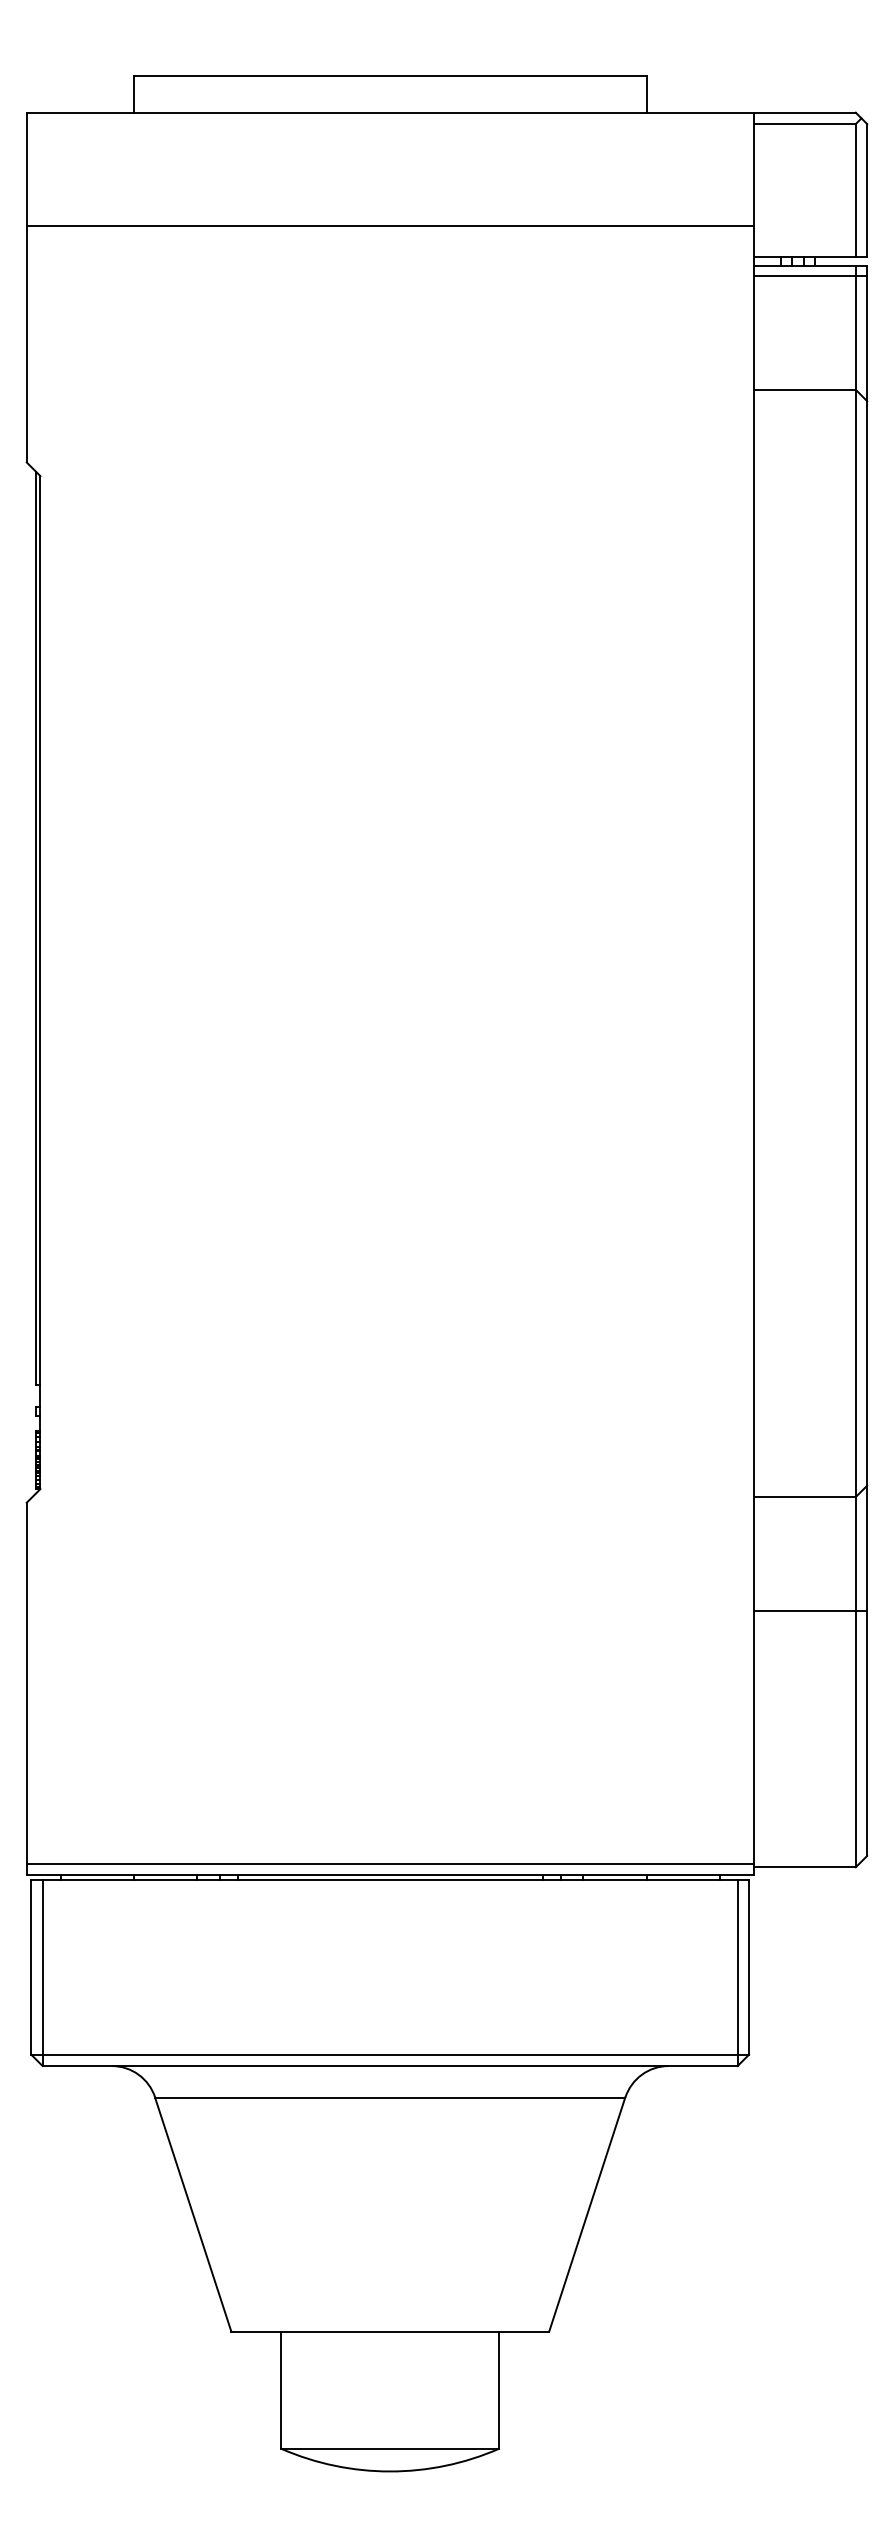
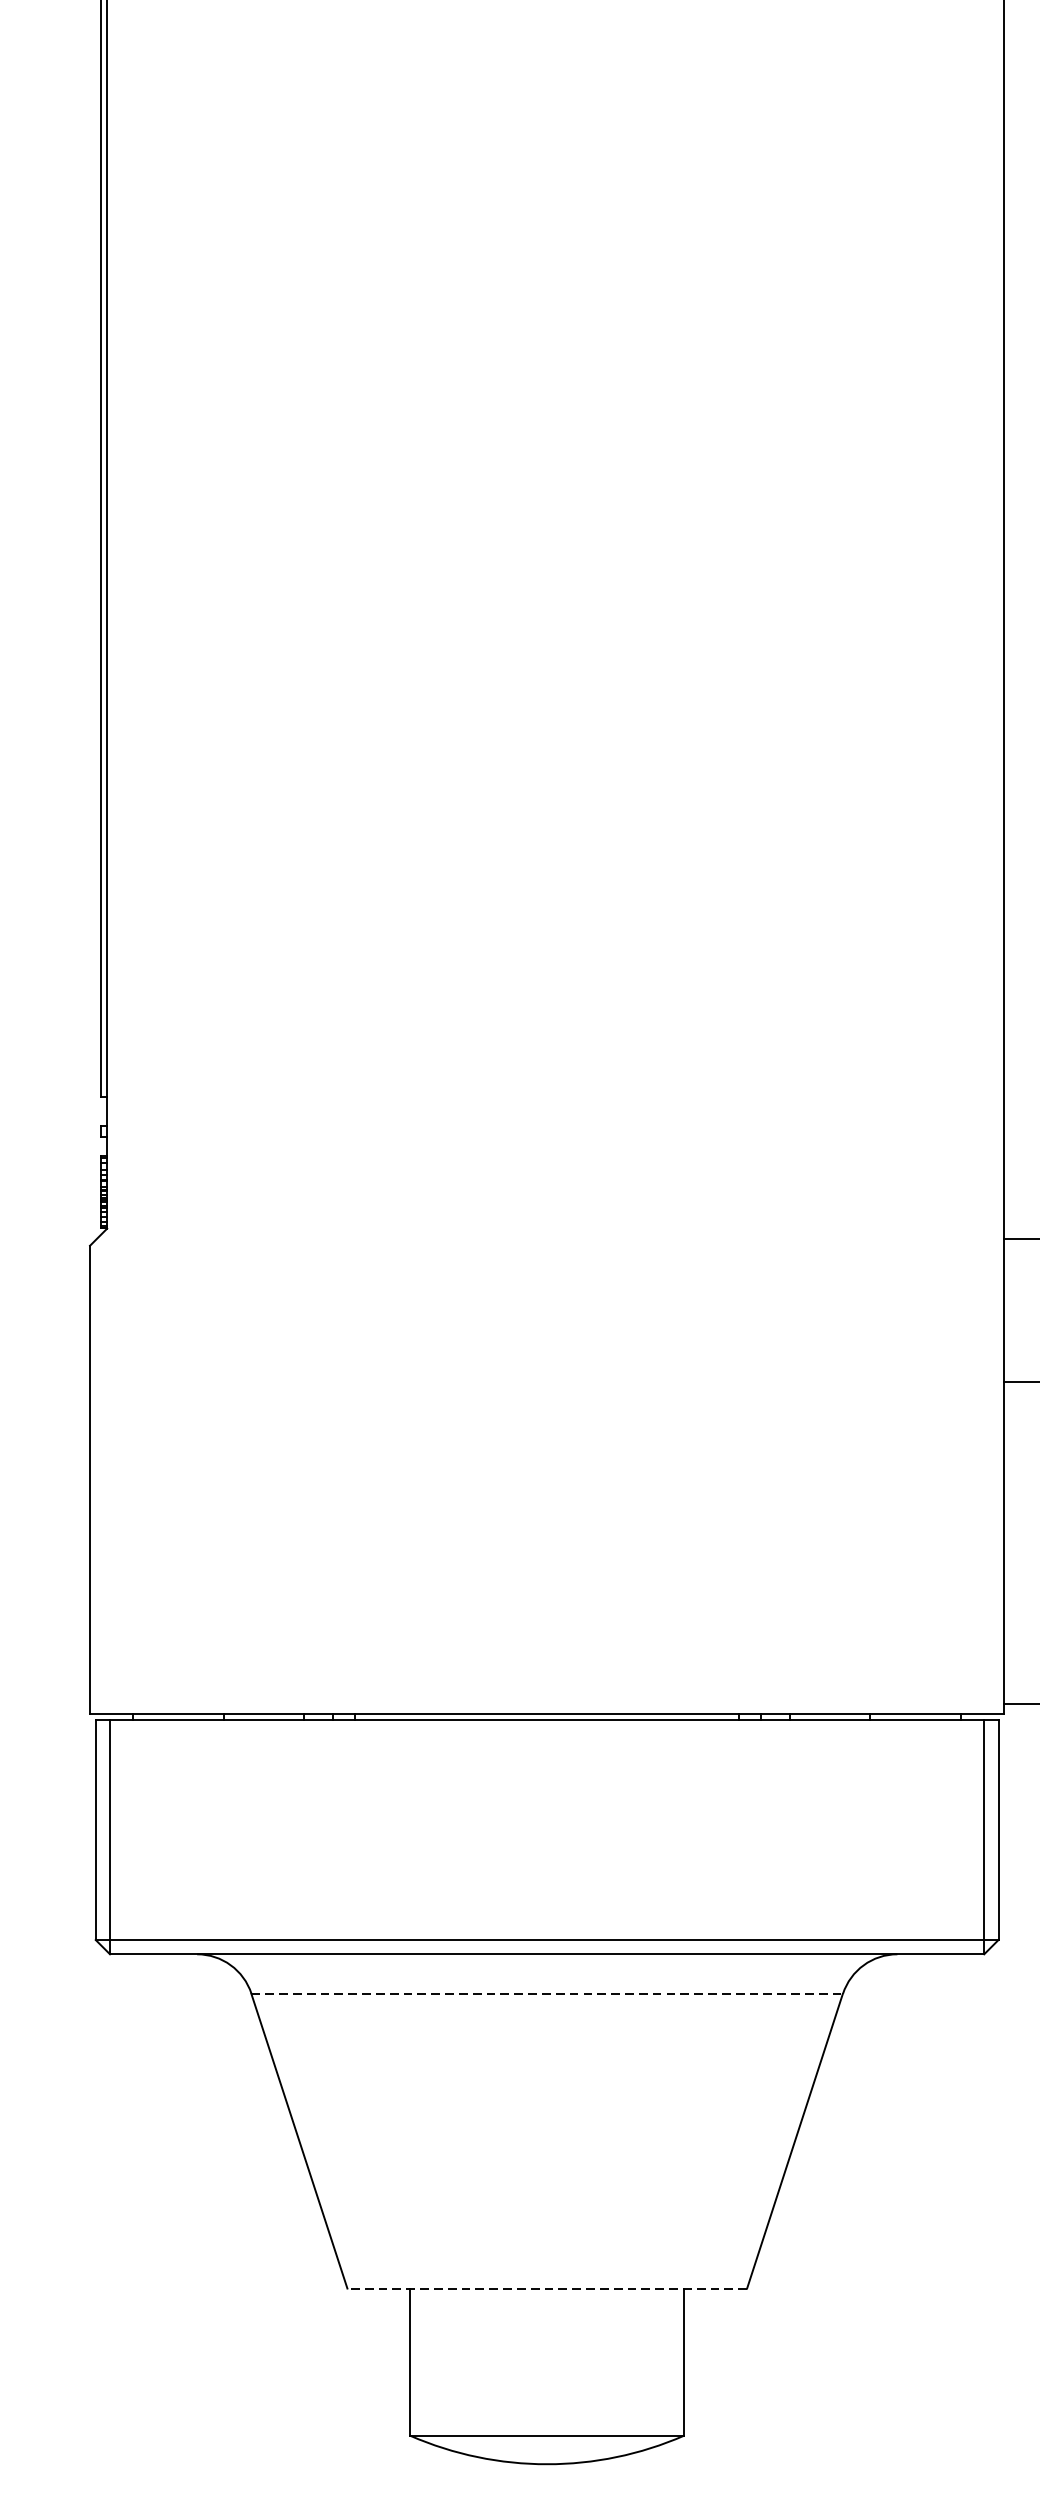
line: (389, 1863) -> (546, 1699), removed
line: (390, 2097) -> (547, 1993), solid -> dashed
line: (390, 2331) -> (547, 2288), solid -> dashed

